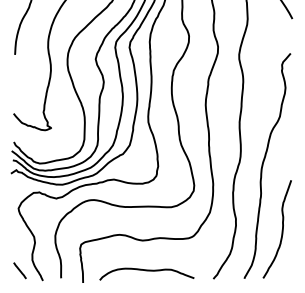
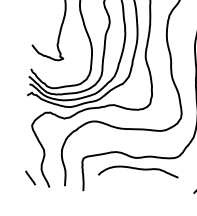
curve: (146, 271) -> (138, 169), moved

